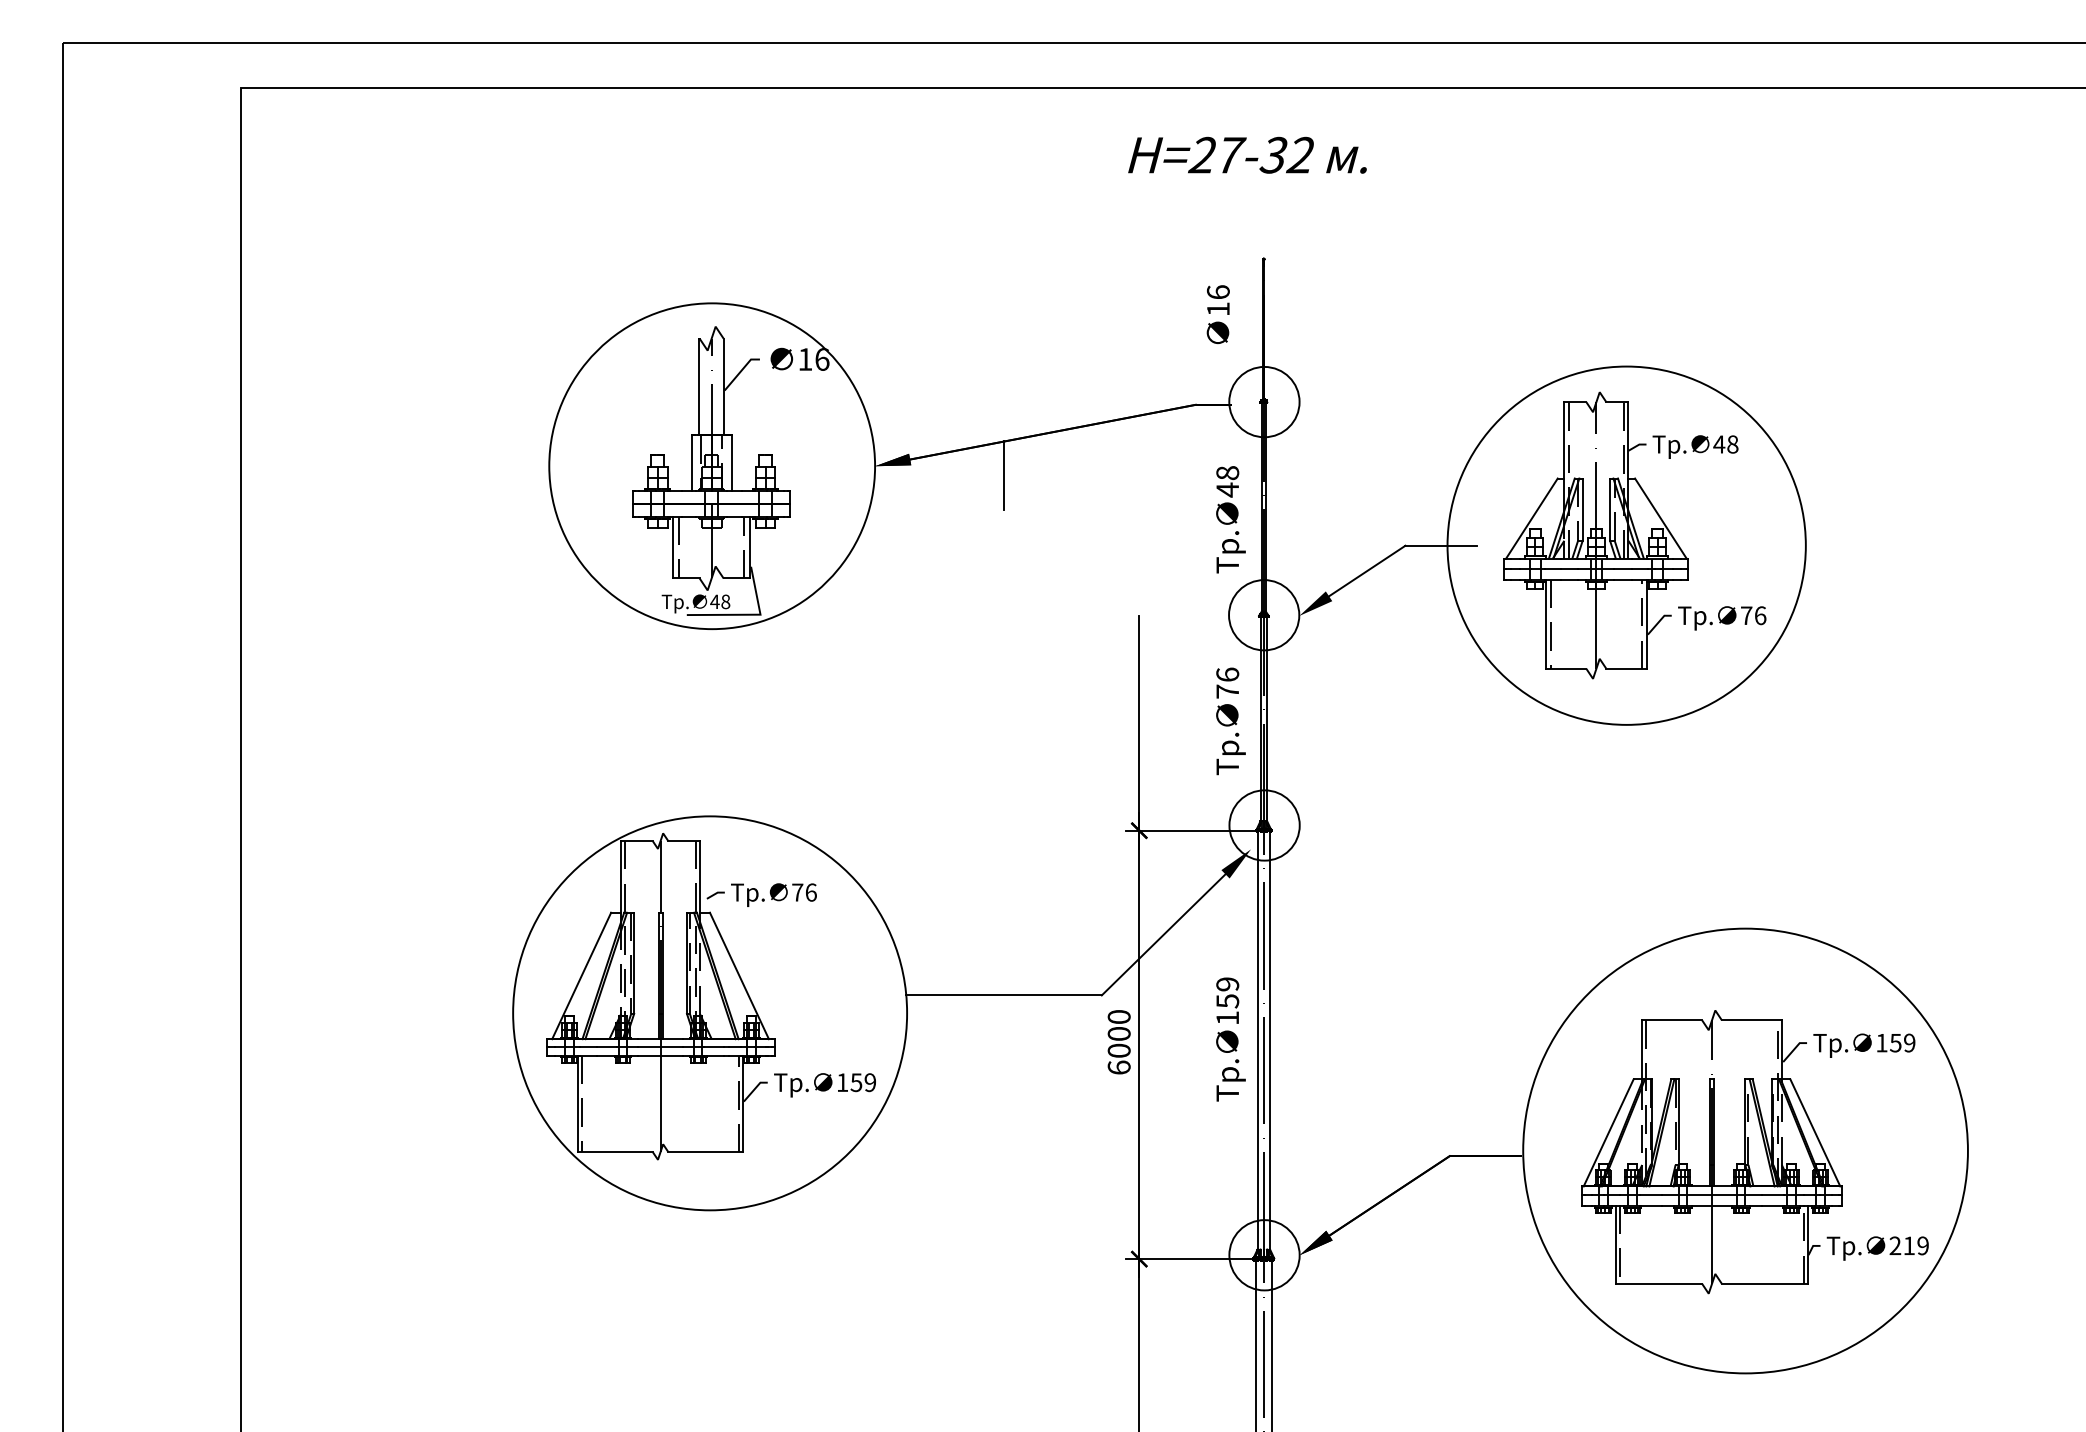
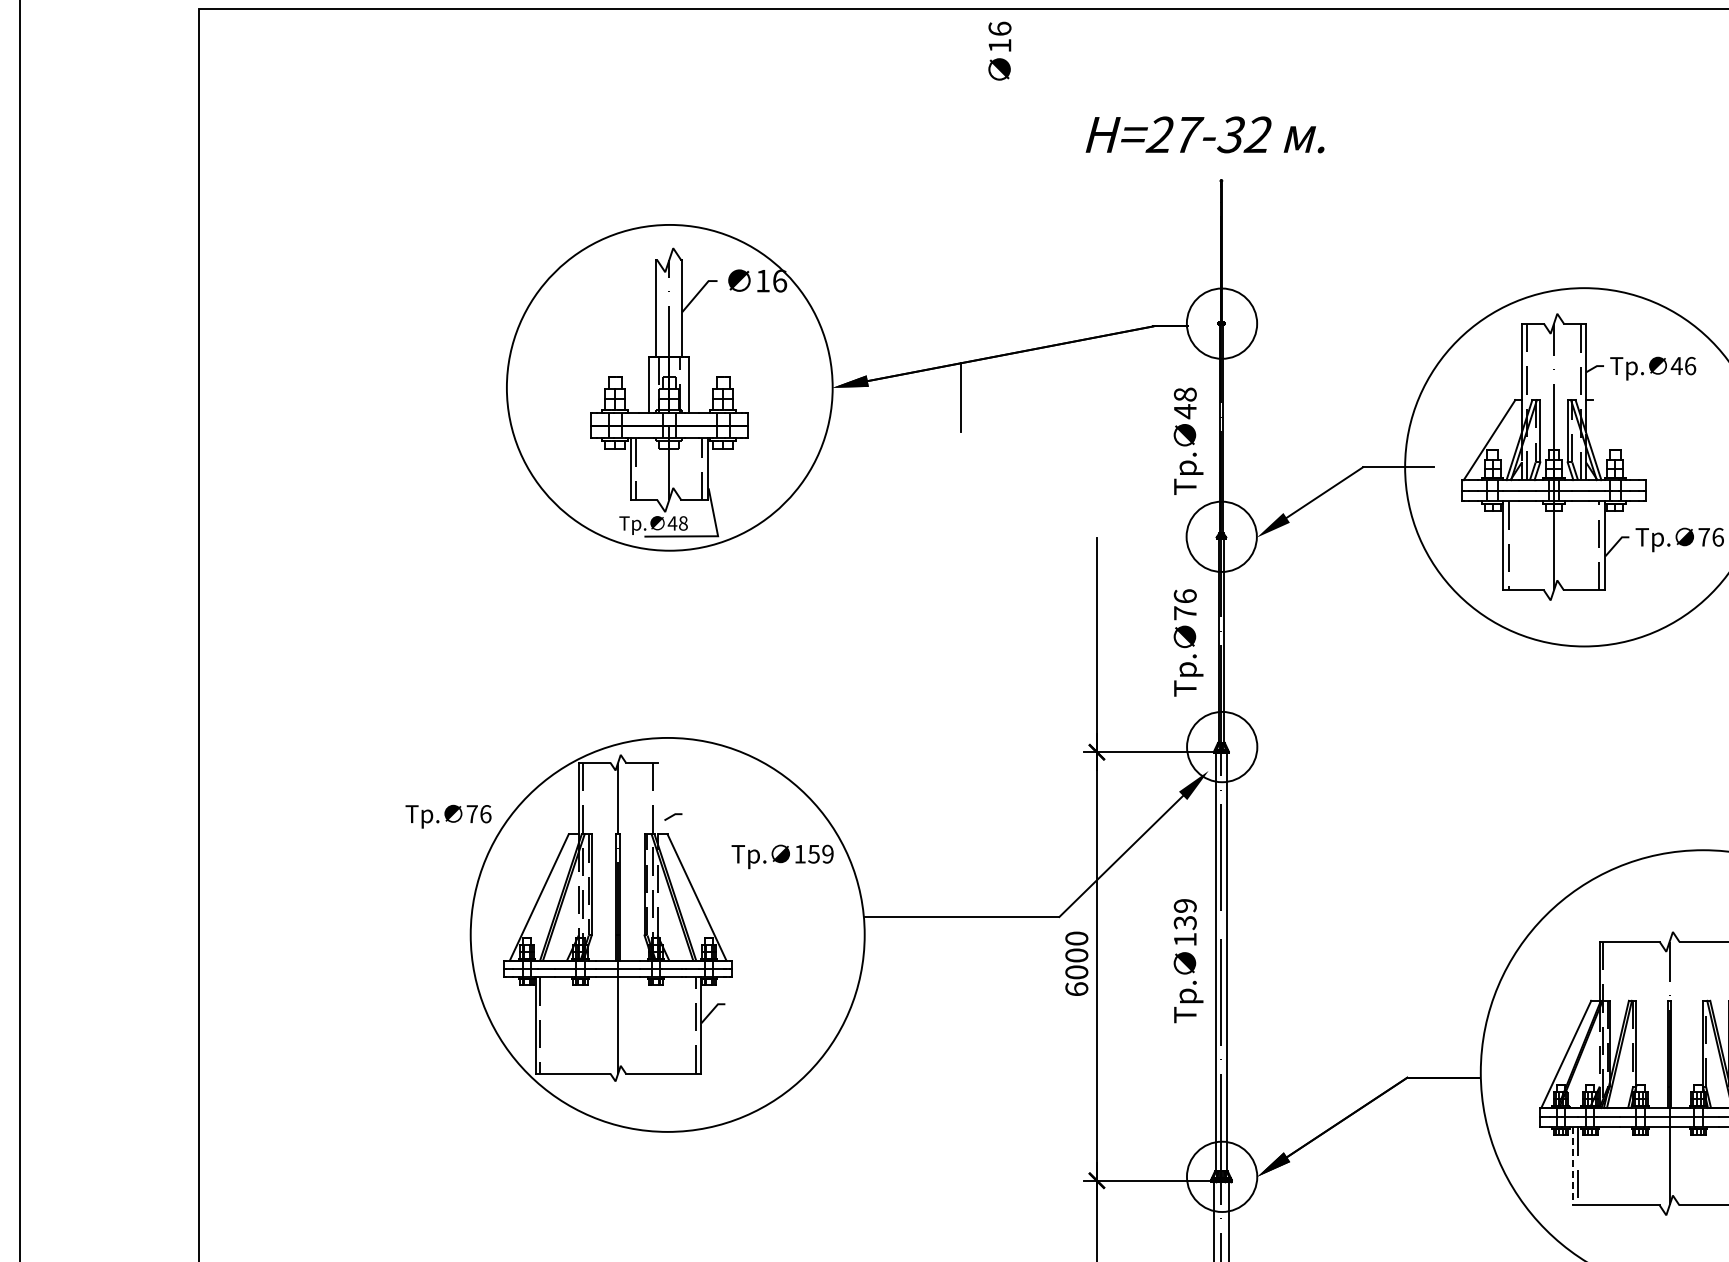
text: (1247, 154) -> (1205, 134), moved
text: (1217, 314) -> (999, 51), moved
text: (1732, 444) -> (1690, 366), 48 -> 46
line: (1660, 518) -> (1618, 440), removed
line: (699, 876) -> (657, 798), removed
text: (773, 894) -> (448, 816), moved
text: (1227, 1001) -> (1185, 923), 159 -> 139
text: (824, 1085) -> (782, 857), moved
line: (1615, 1245) -> (1573, 1167), solid -> dashed

